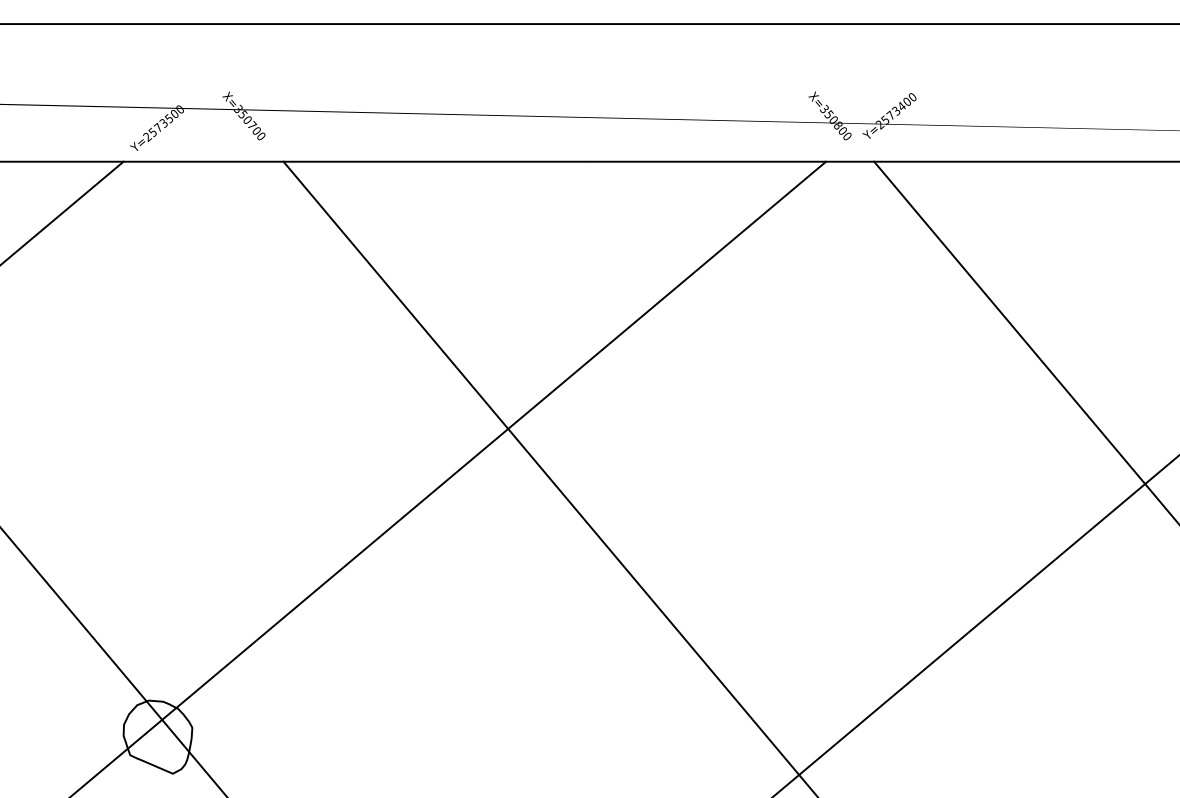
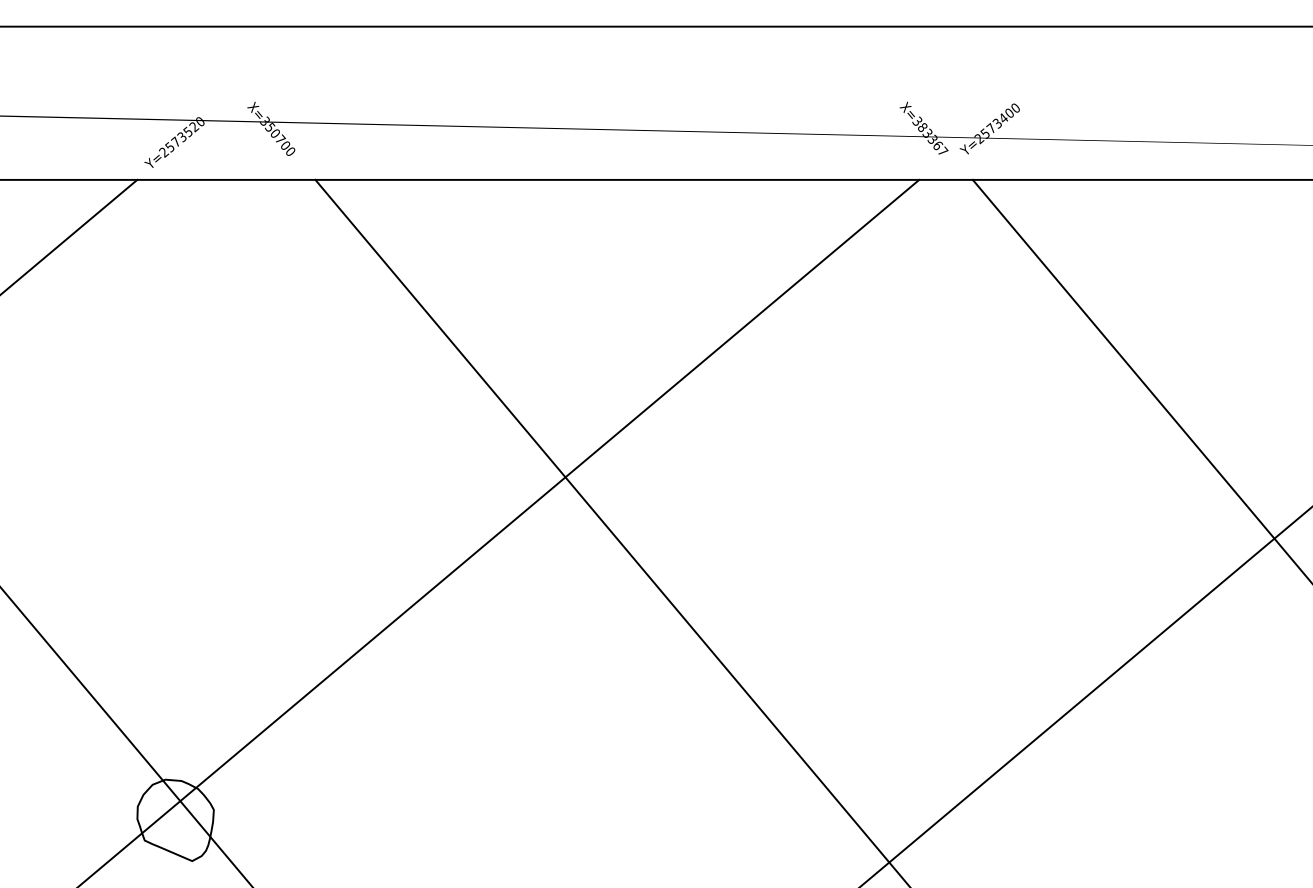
text: (174, 114) -> (194, 127), Y=2573500 -> Y=2573520
text: (837, 124) -> (932, 138), X=350800 -> X=383367

